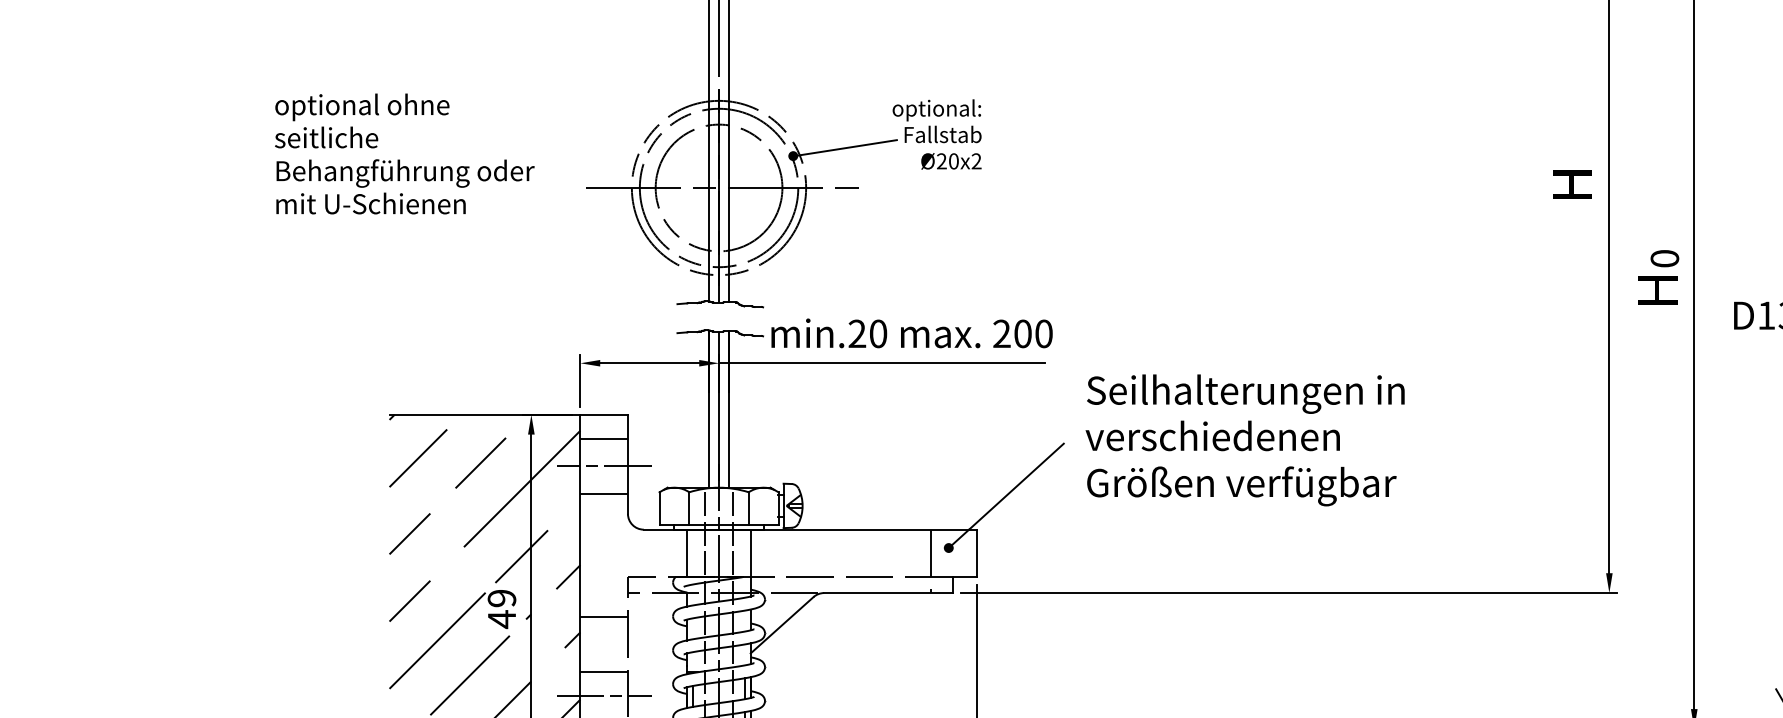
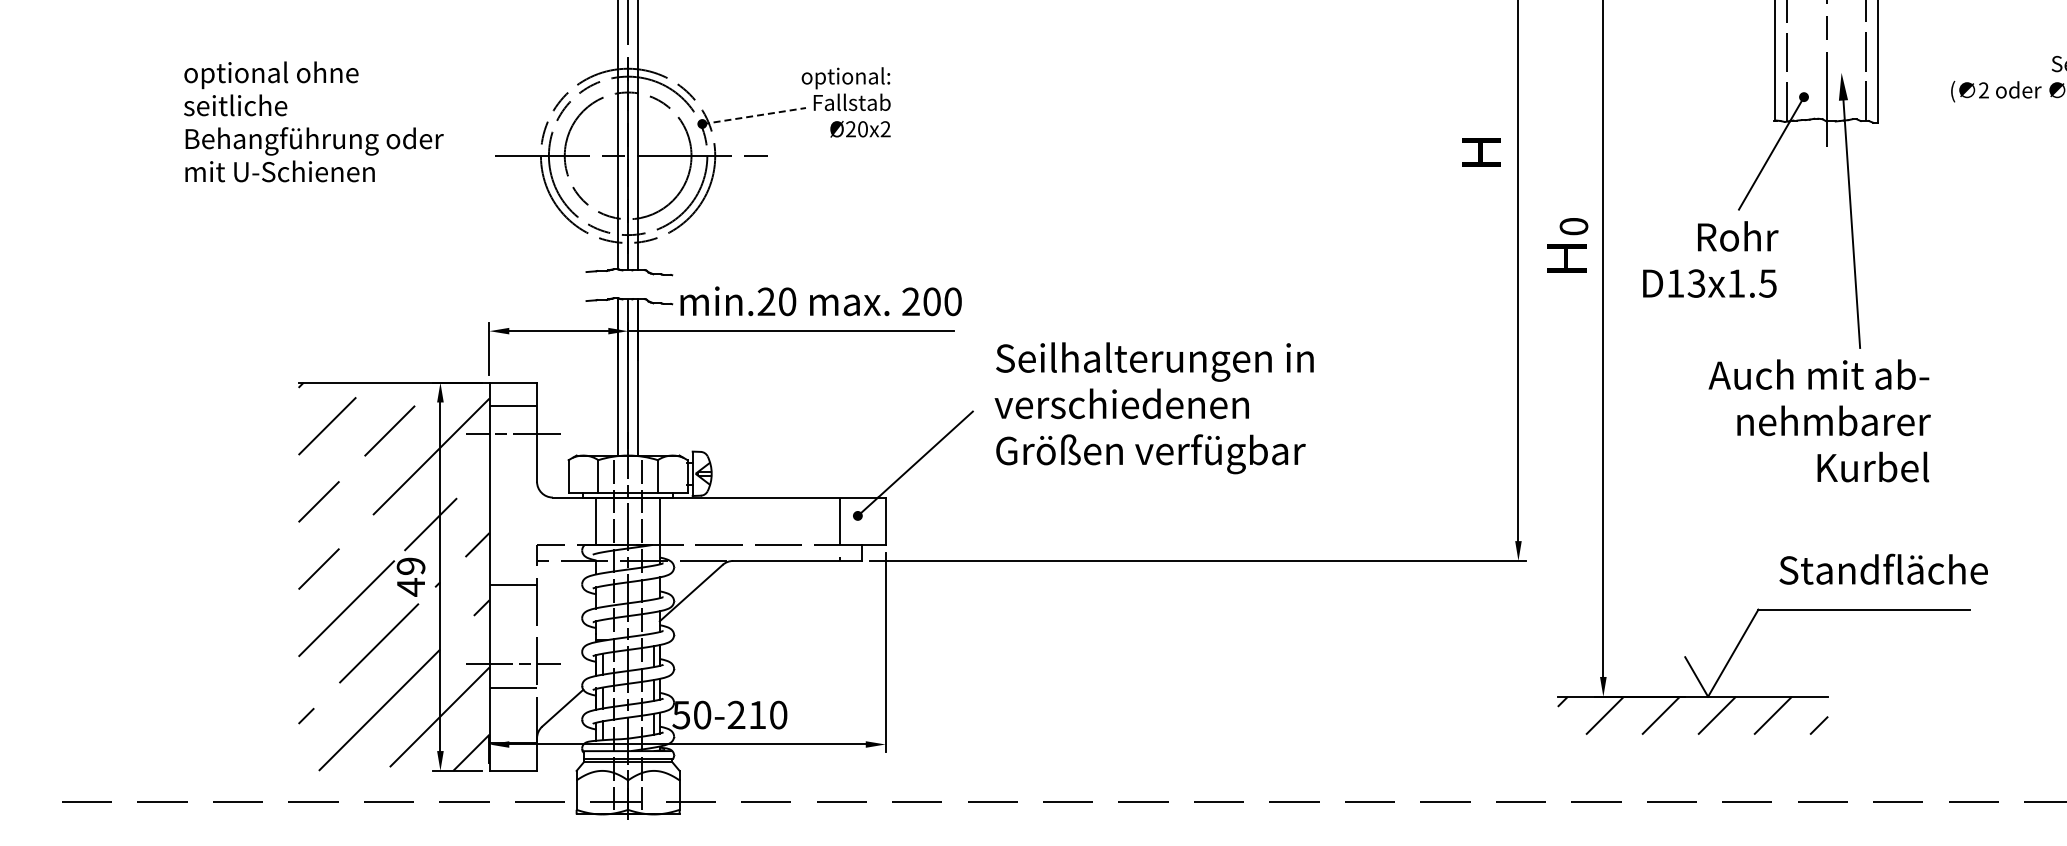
line: (845, 148) -> (754, 116), solid -> dashed
line: (604, 493) -> (513, 461), removed
line: (604, 672) -> (513, 640), removed

